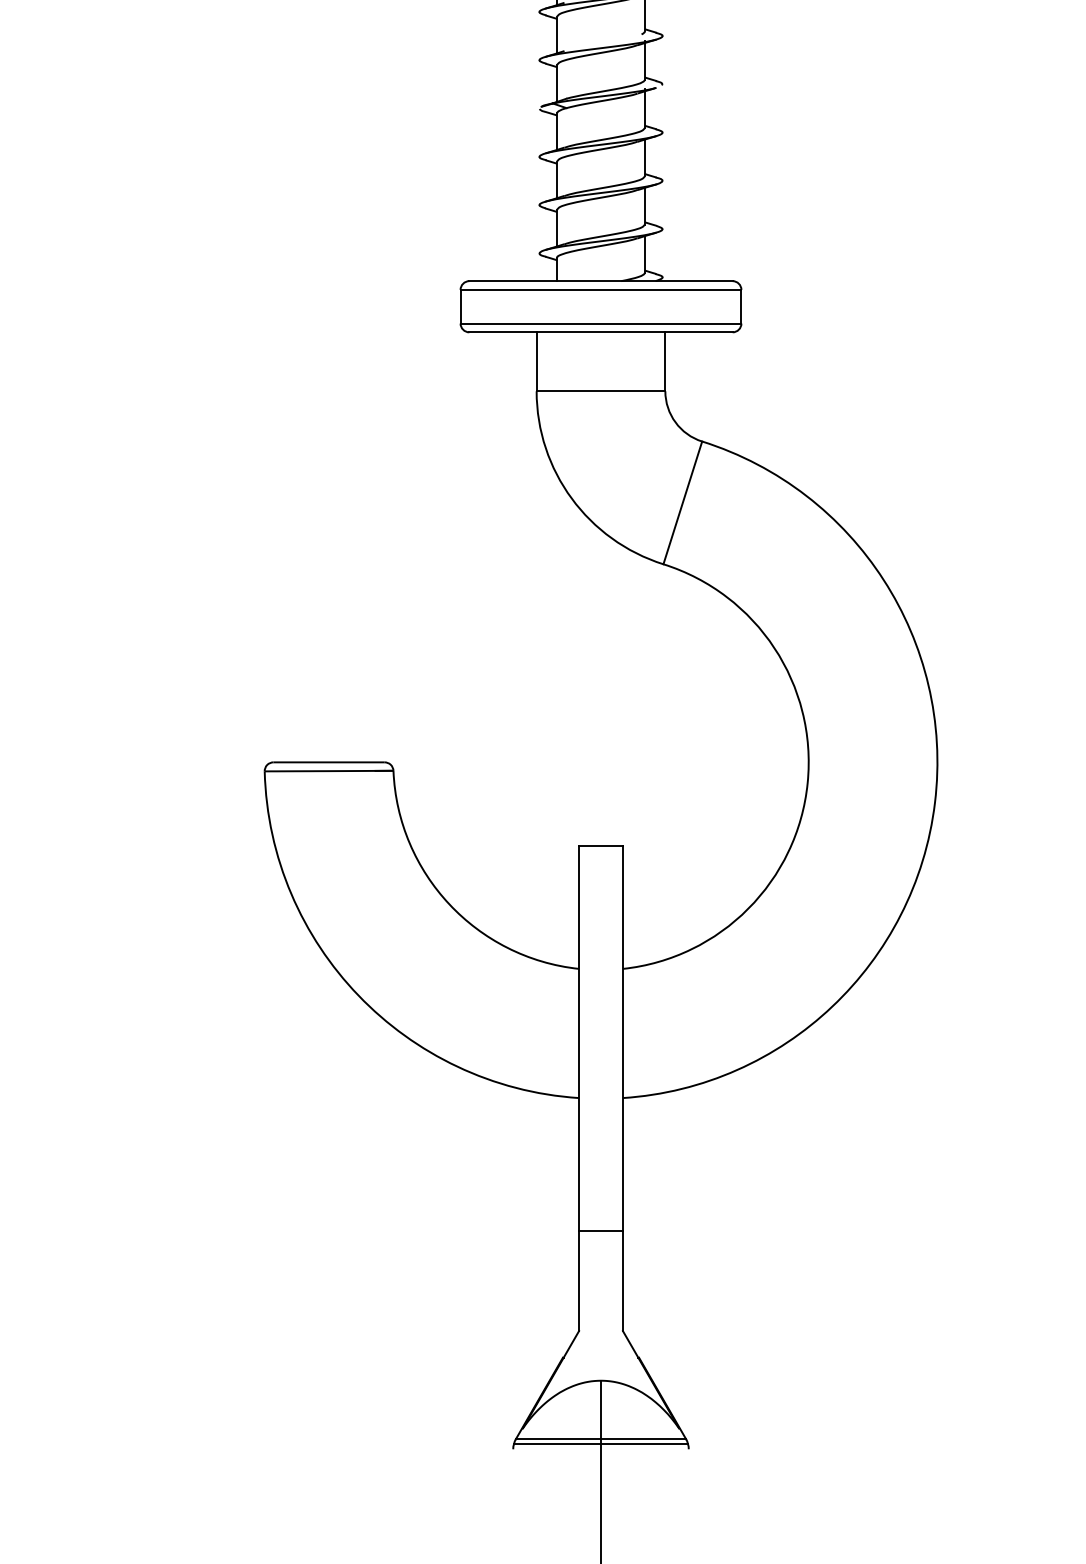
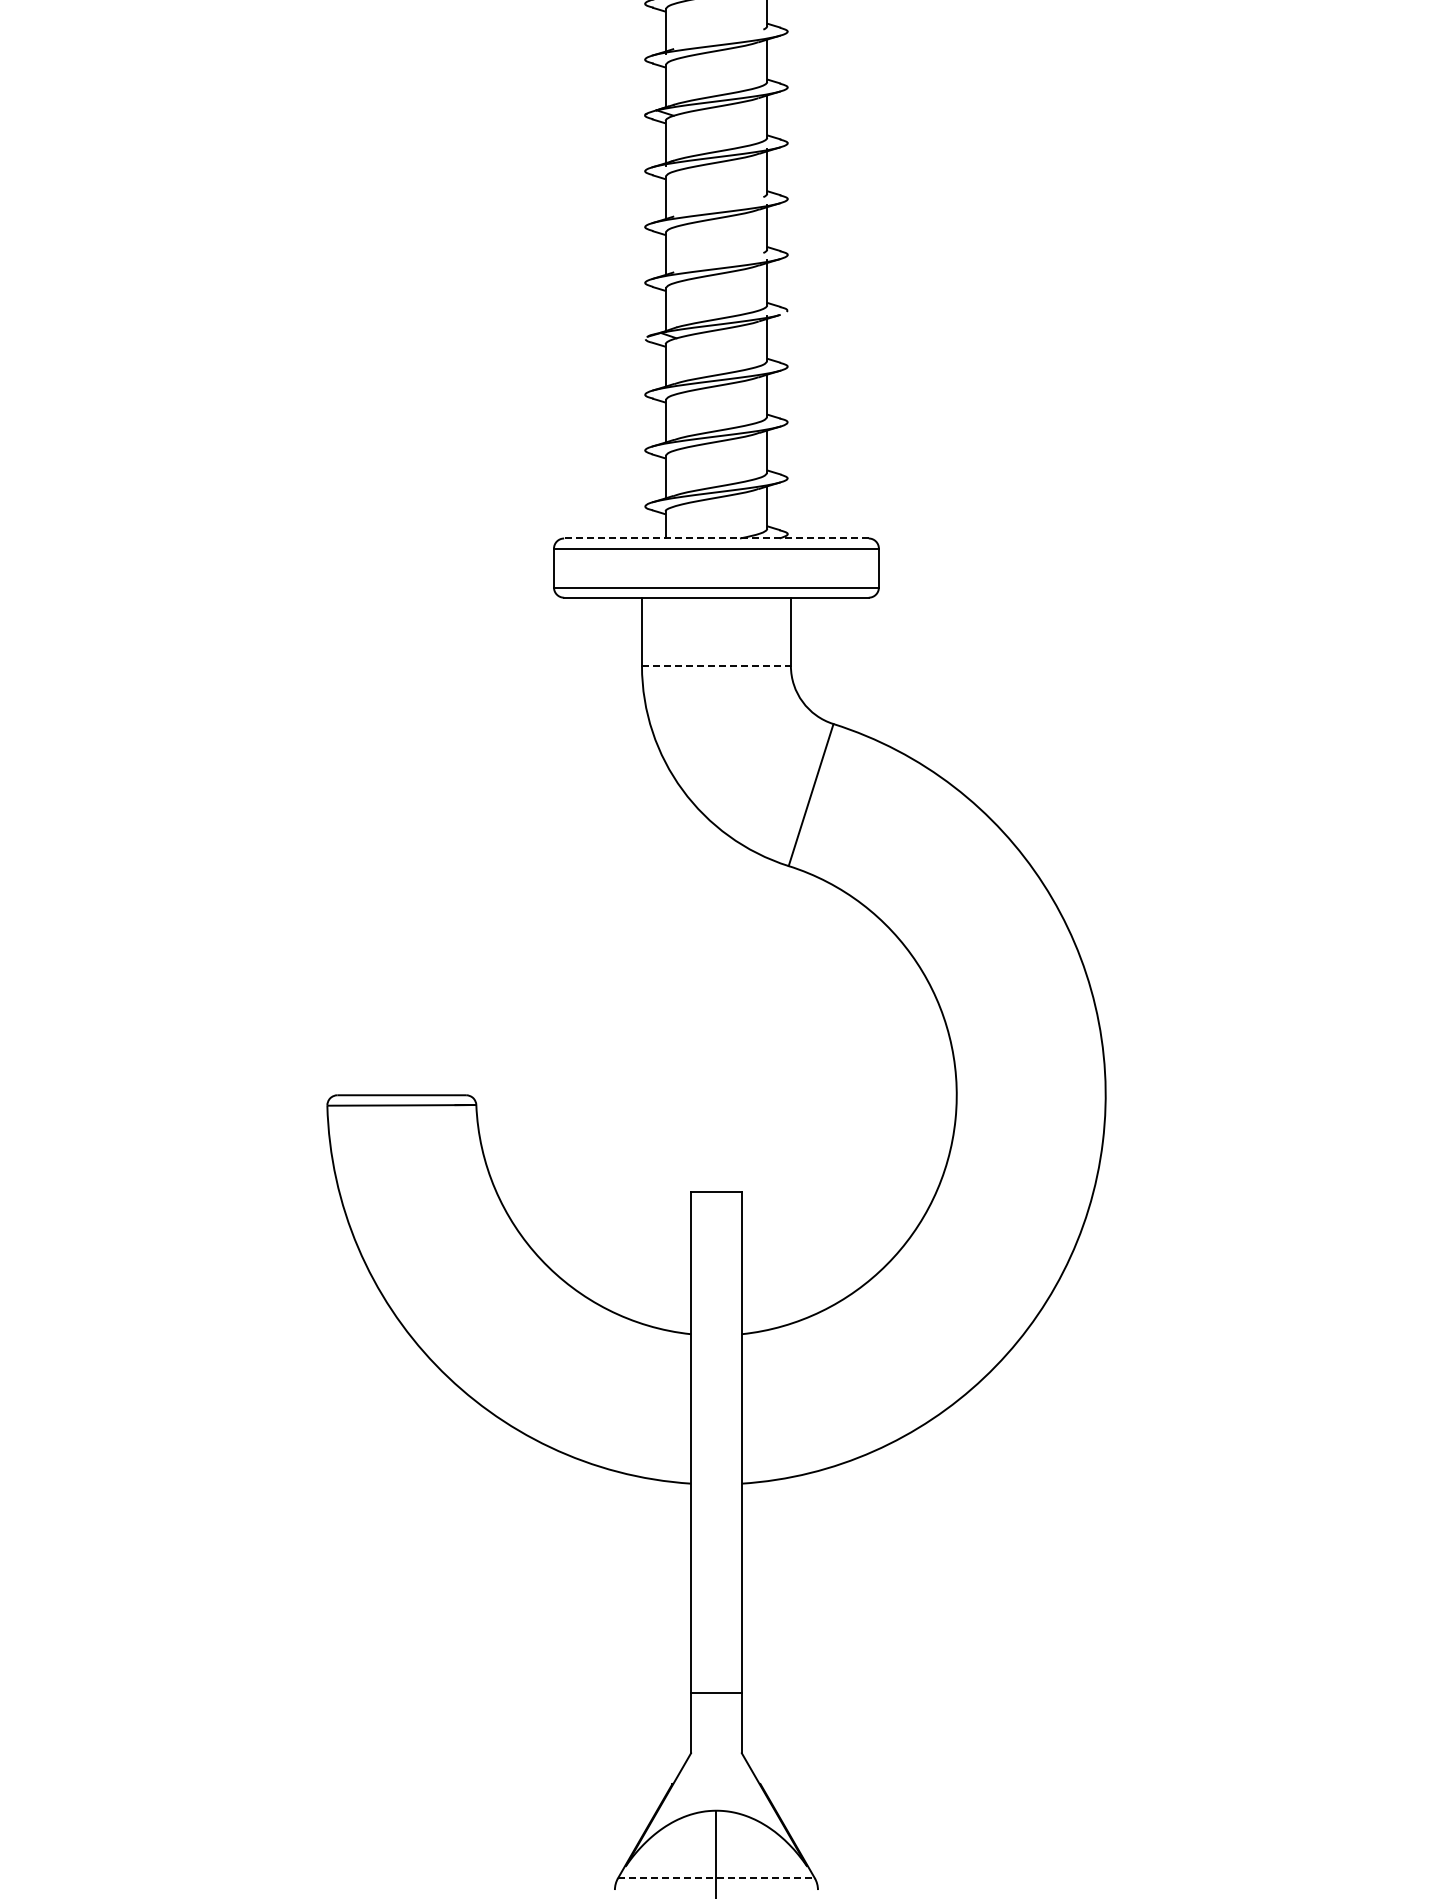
line: (600, 281) -> (715, 538), solid -> dashed
line: (601, 390) -> (716, 665), solid -> dashed
line: (601, 1231) -> (716, 1692), moved
line: (601, 1439) -> (716, 1878), solid -> dashed
line: (601, 1443) -> (716, 1883), removed

